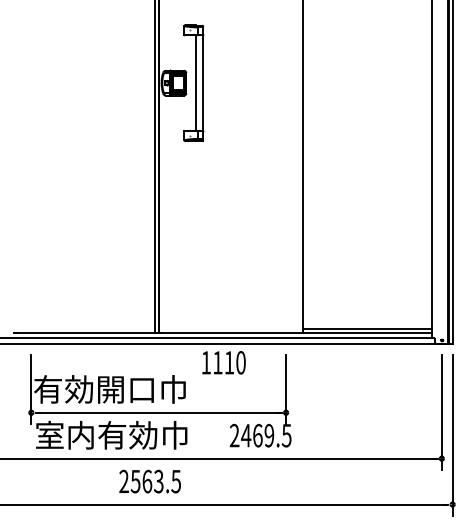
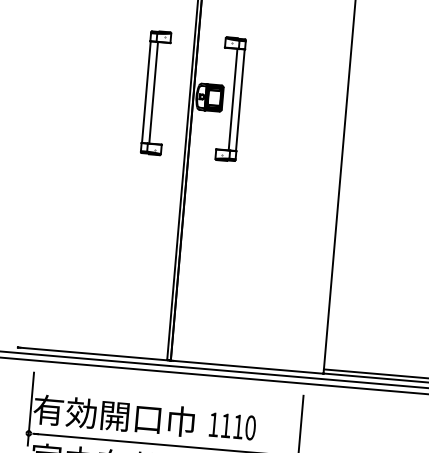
part: (122, 82) -> (155, 92), added
text: (223, 362) -> (232, 426), moved

